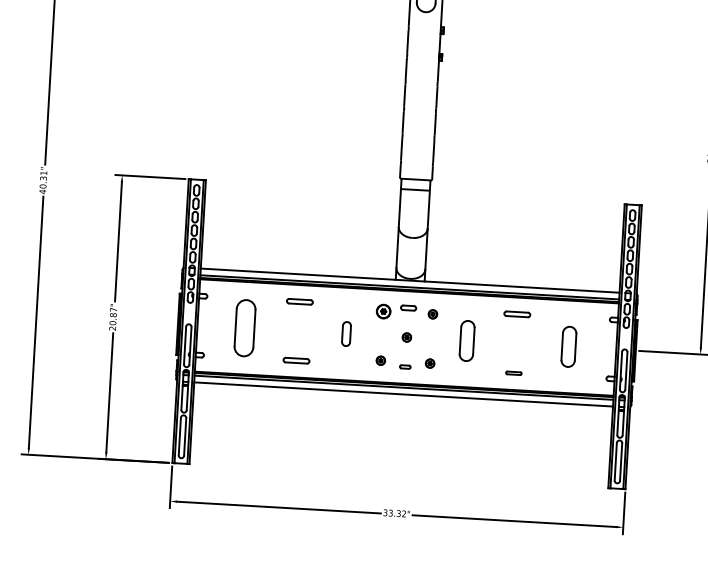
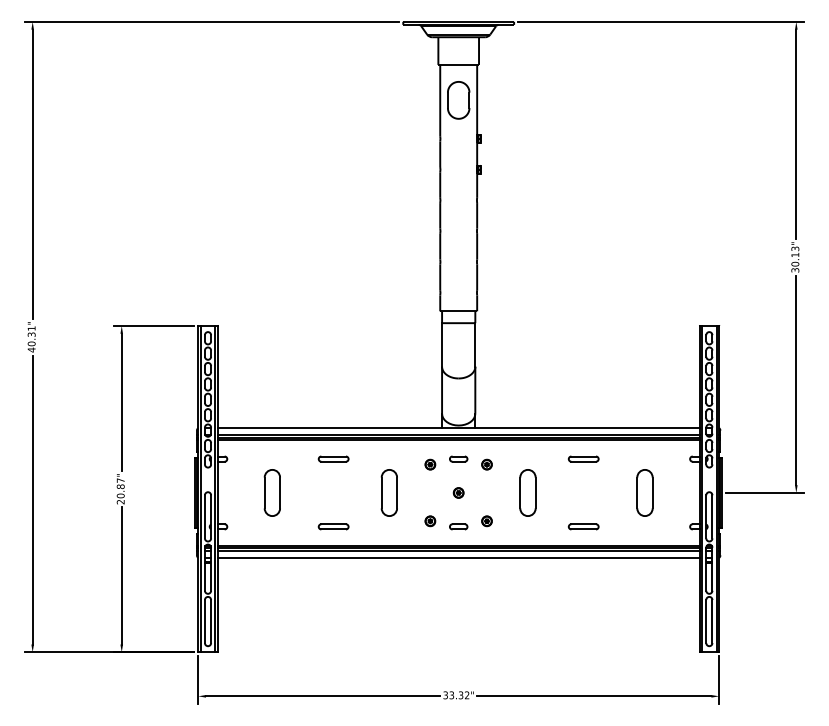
part: (383, 311) -> (430, 464), size x0.62
part: (244, 327) -> (271, 492), size x0.71
part: (345, 333) -> (388, 492), size x1.67
part: (405, 366) -> (458, 526), size x1.43
part: (513, 372) -> (583, 526), size x1.67

